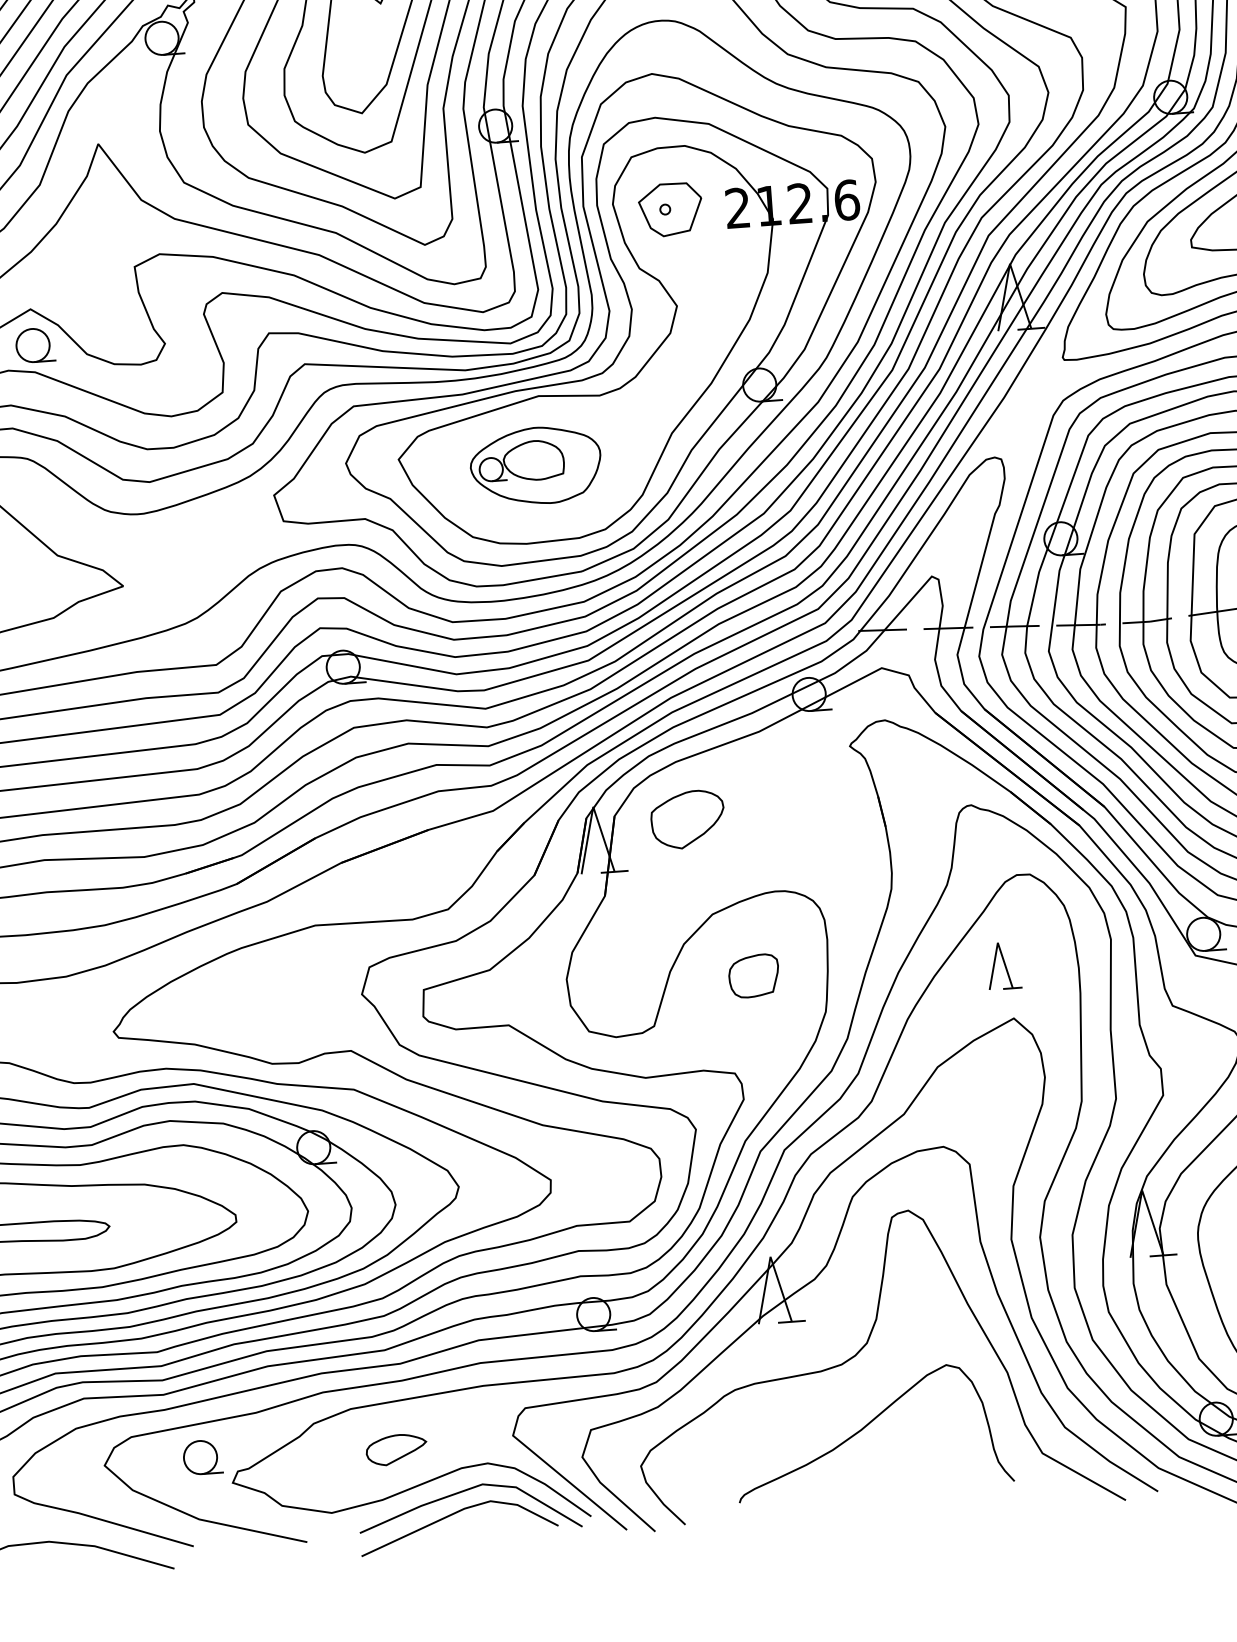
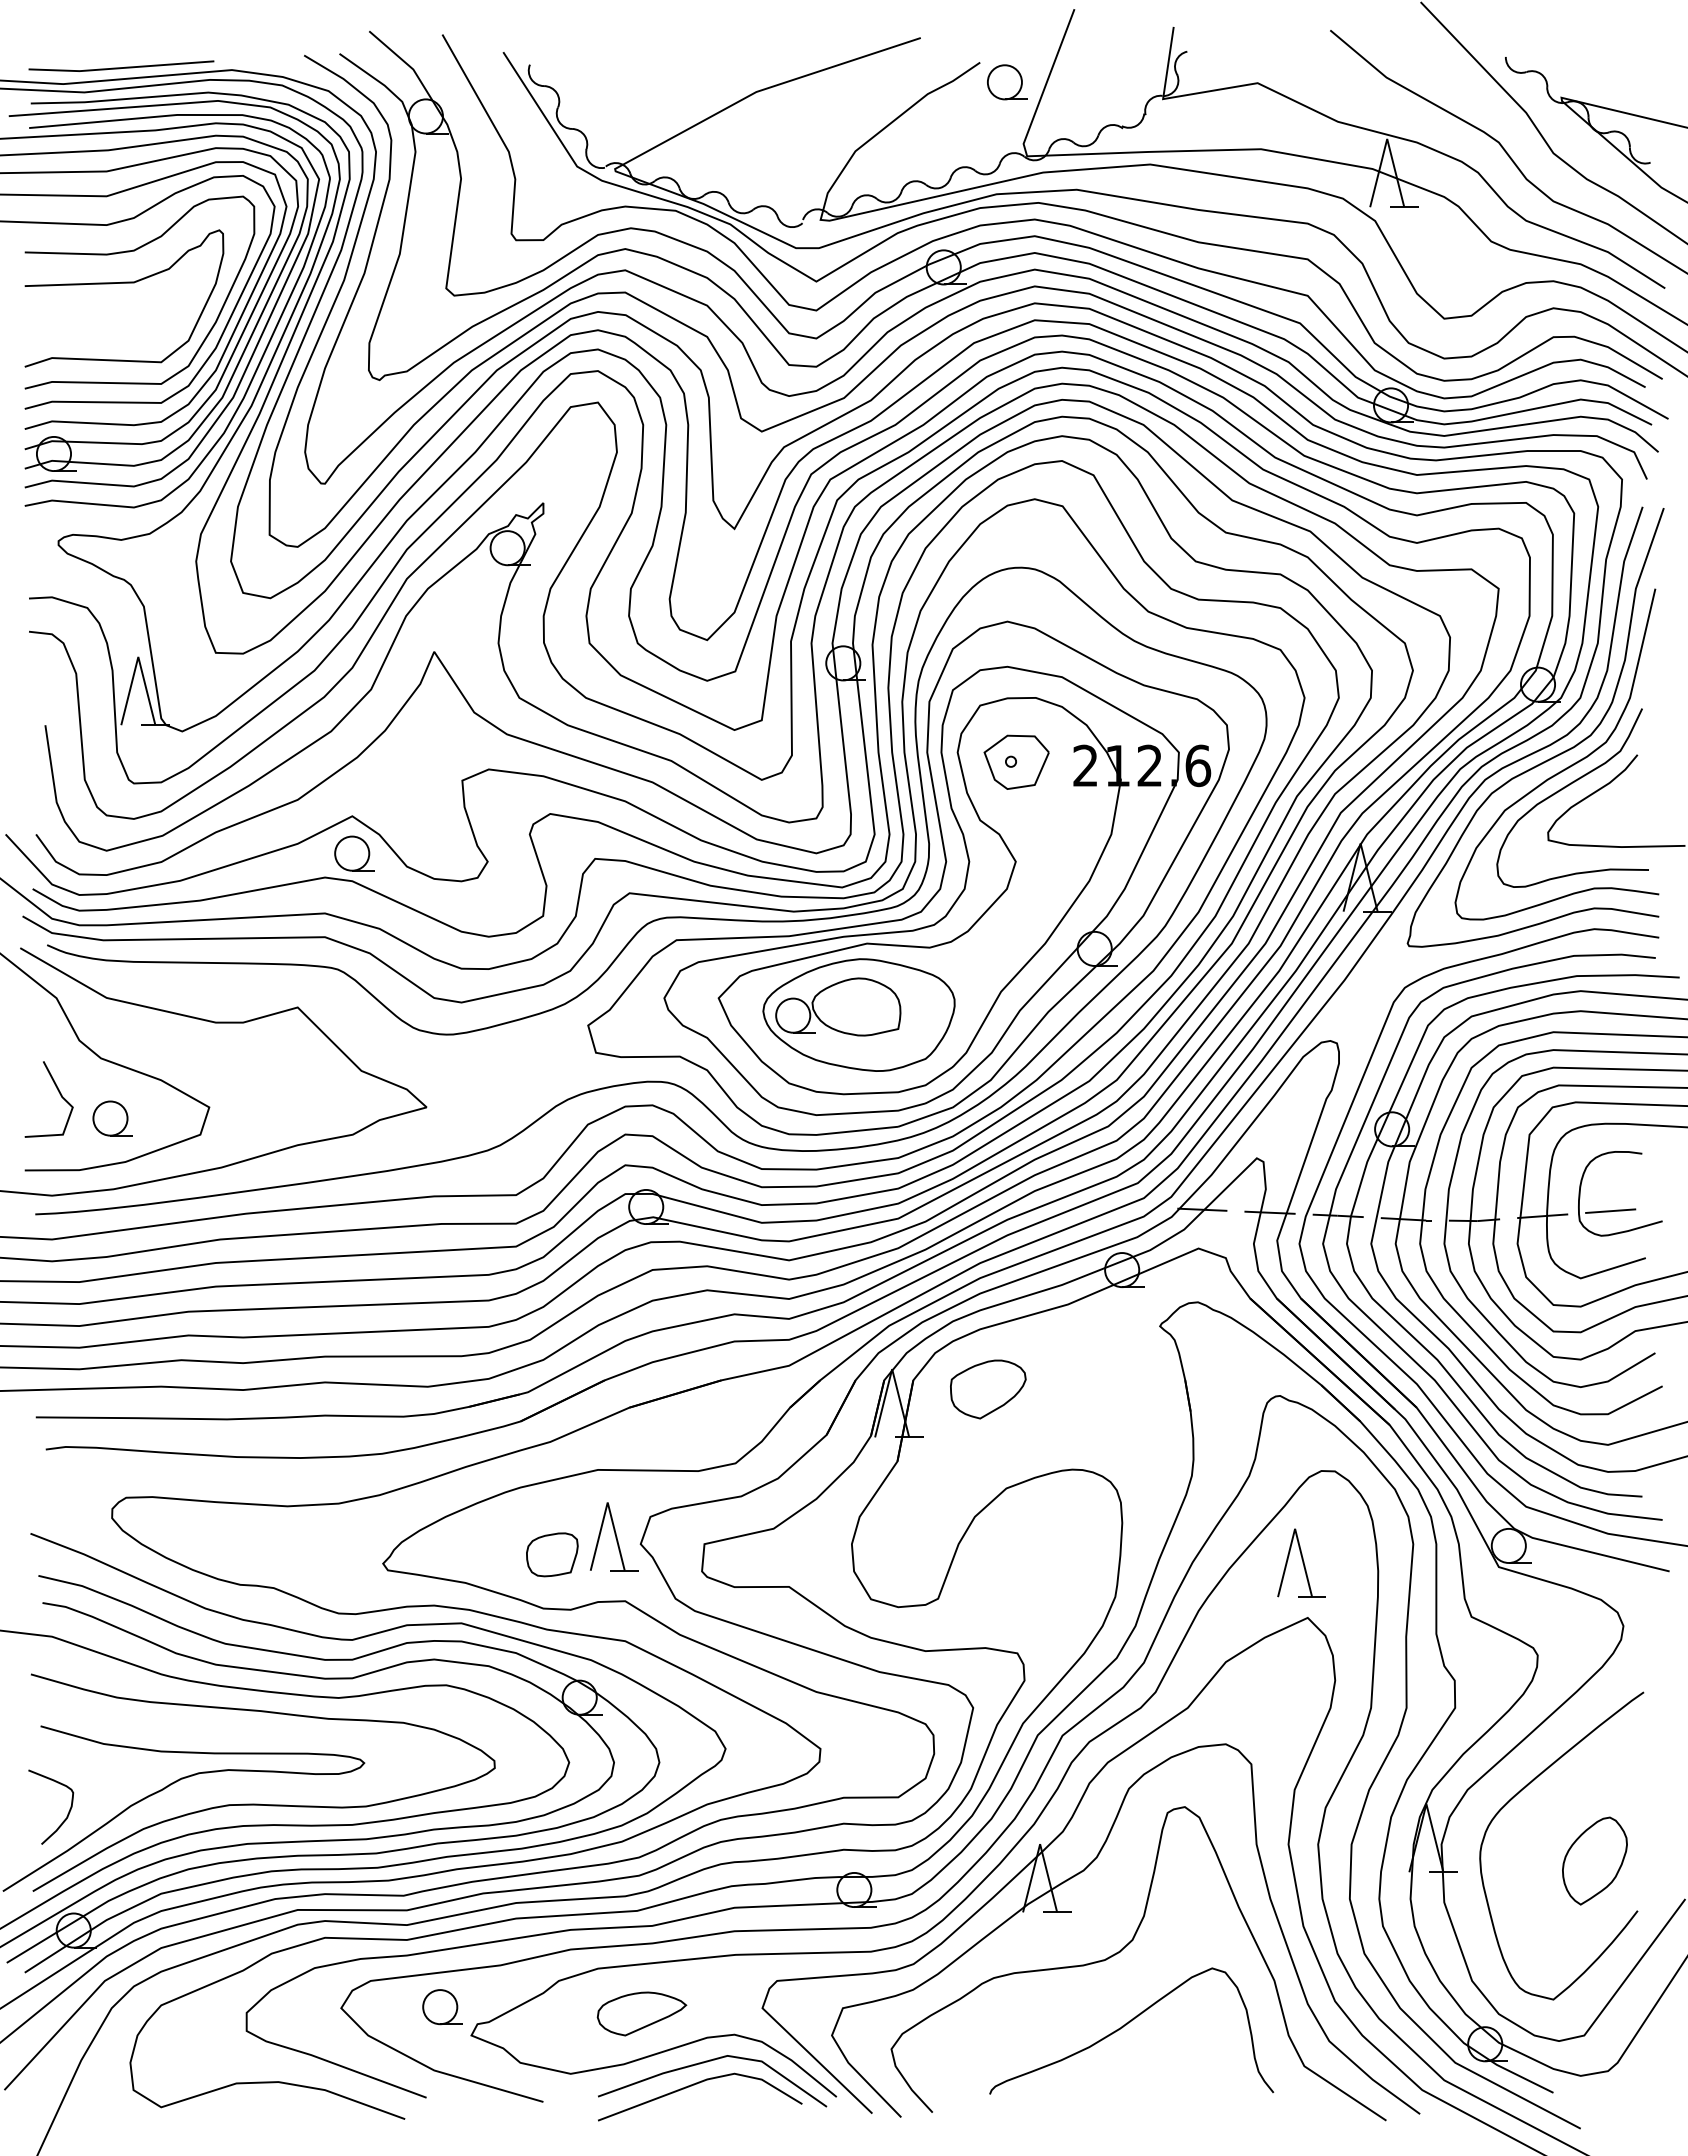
part: (535, 465) -> (858, 1014), size x1.43
part: (1003, 965) -> (1301, 1562), size x1.43
part: (754, 975) -> (552, 1554), moved
part: (335, 988) -> (614, 1536), added
part: (396, 1449) -> (641, 2013), size x1.43

